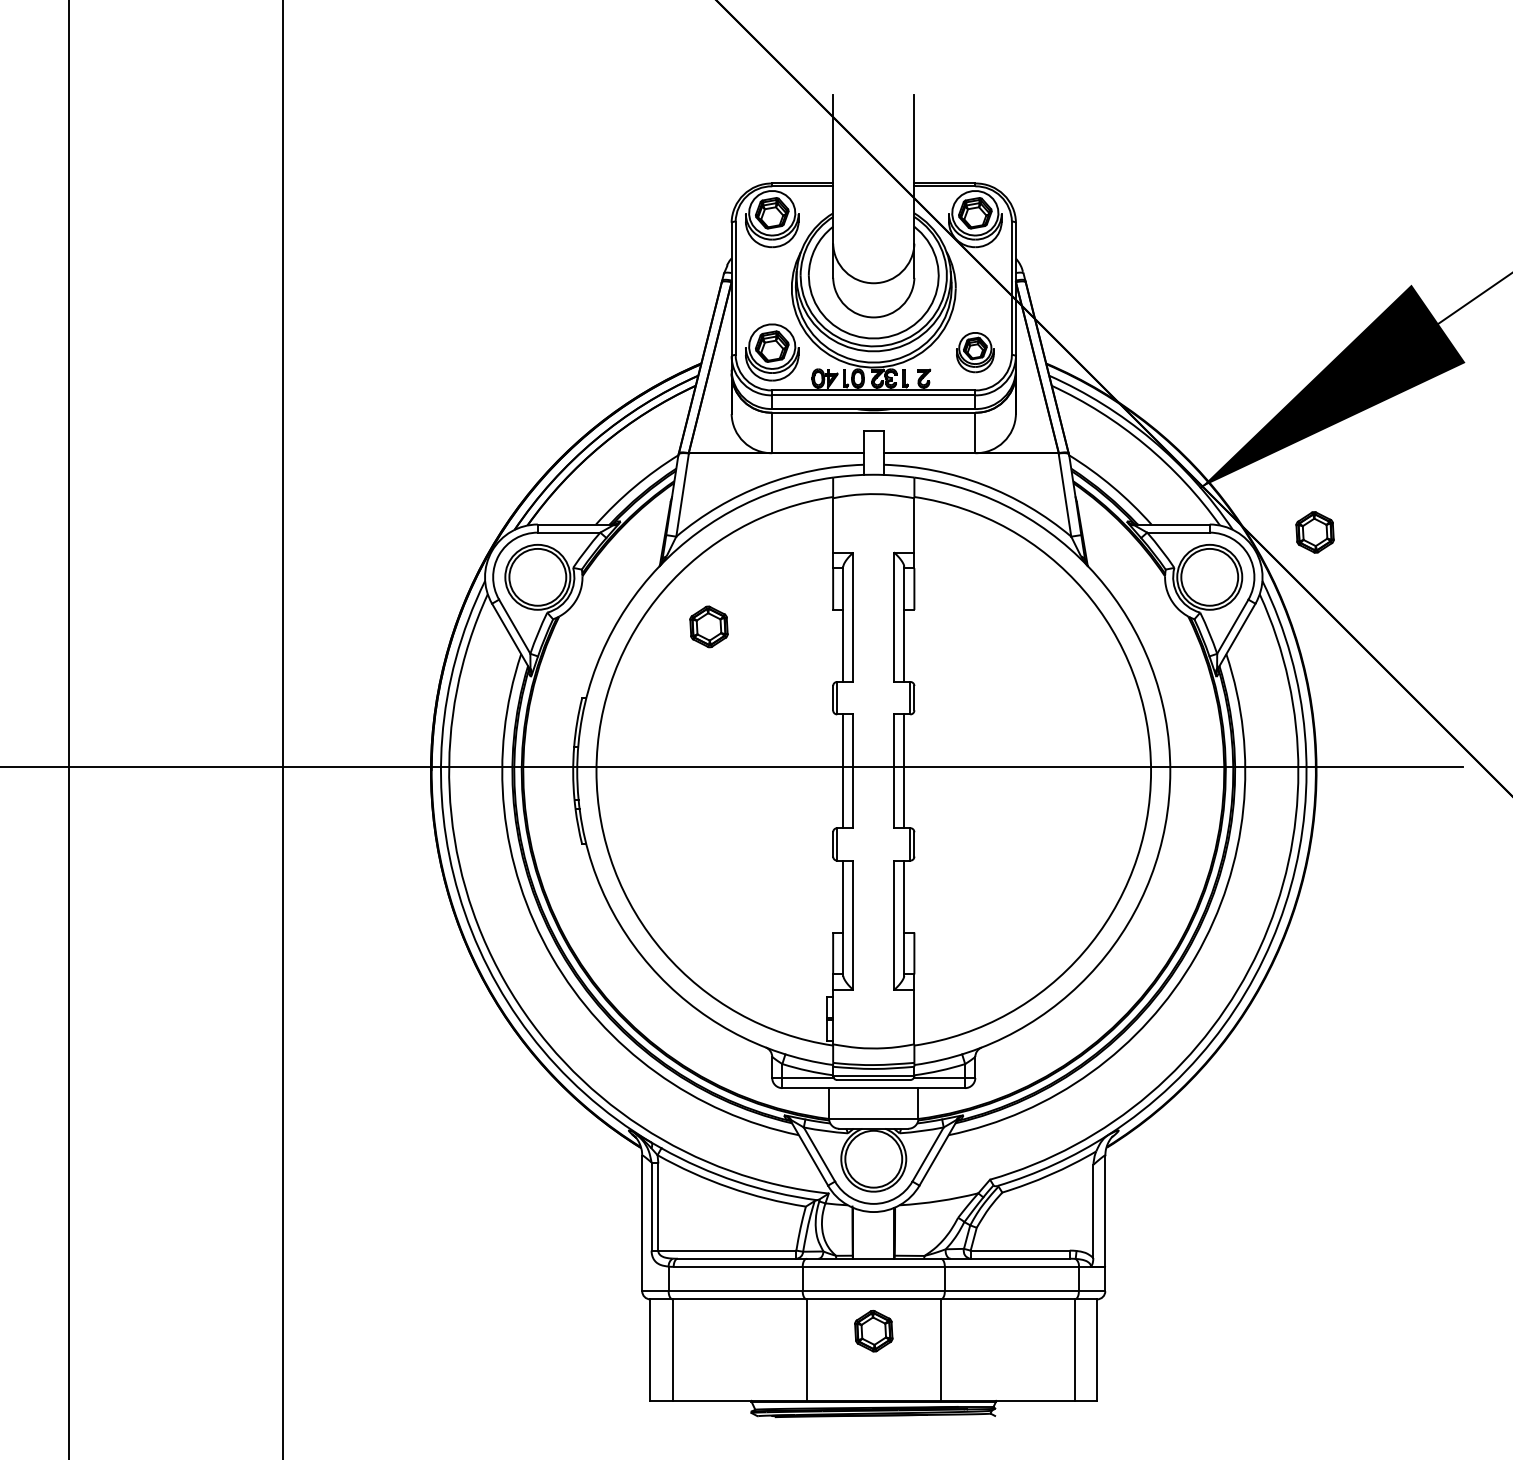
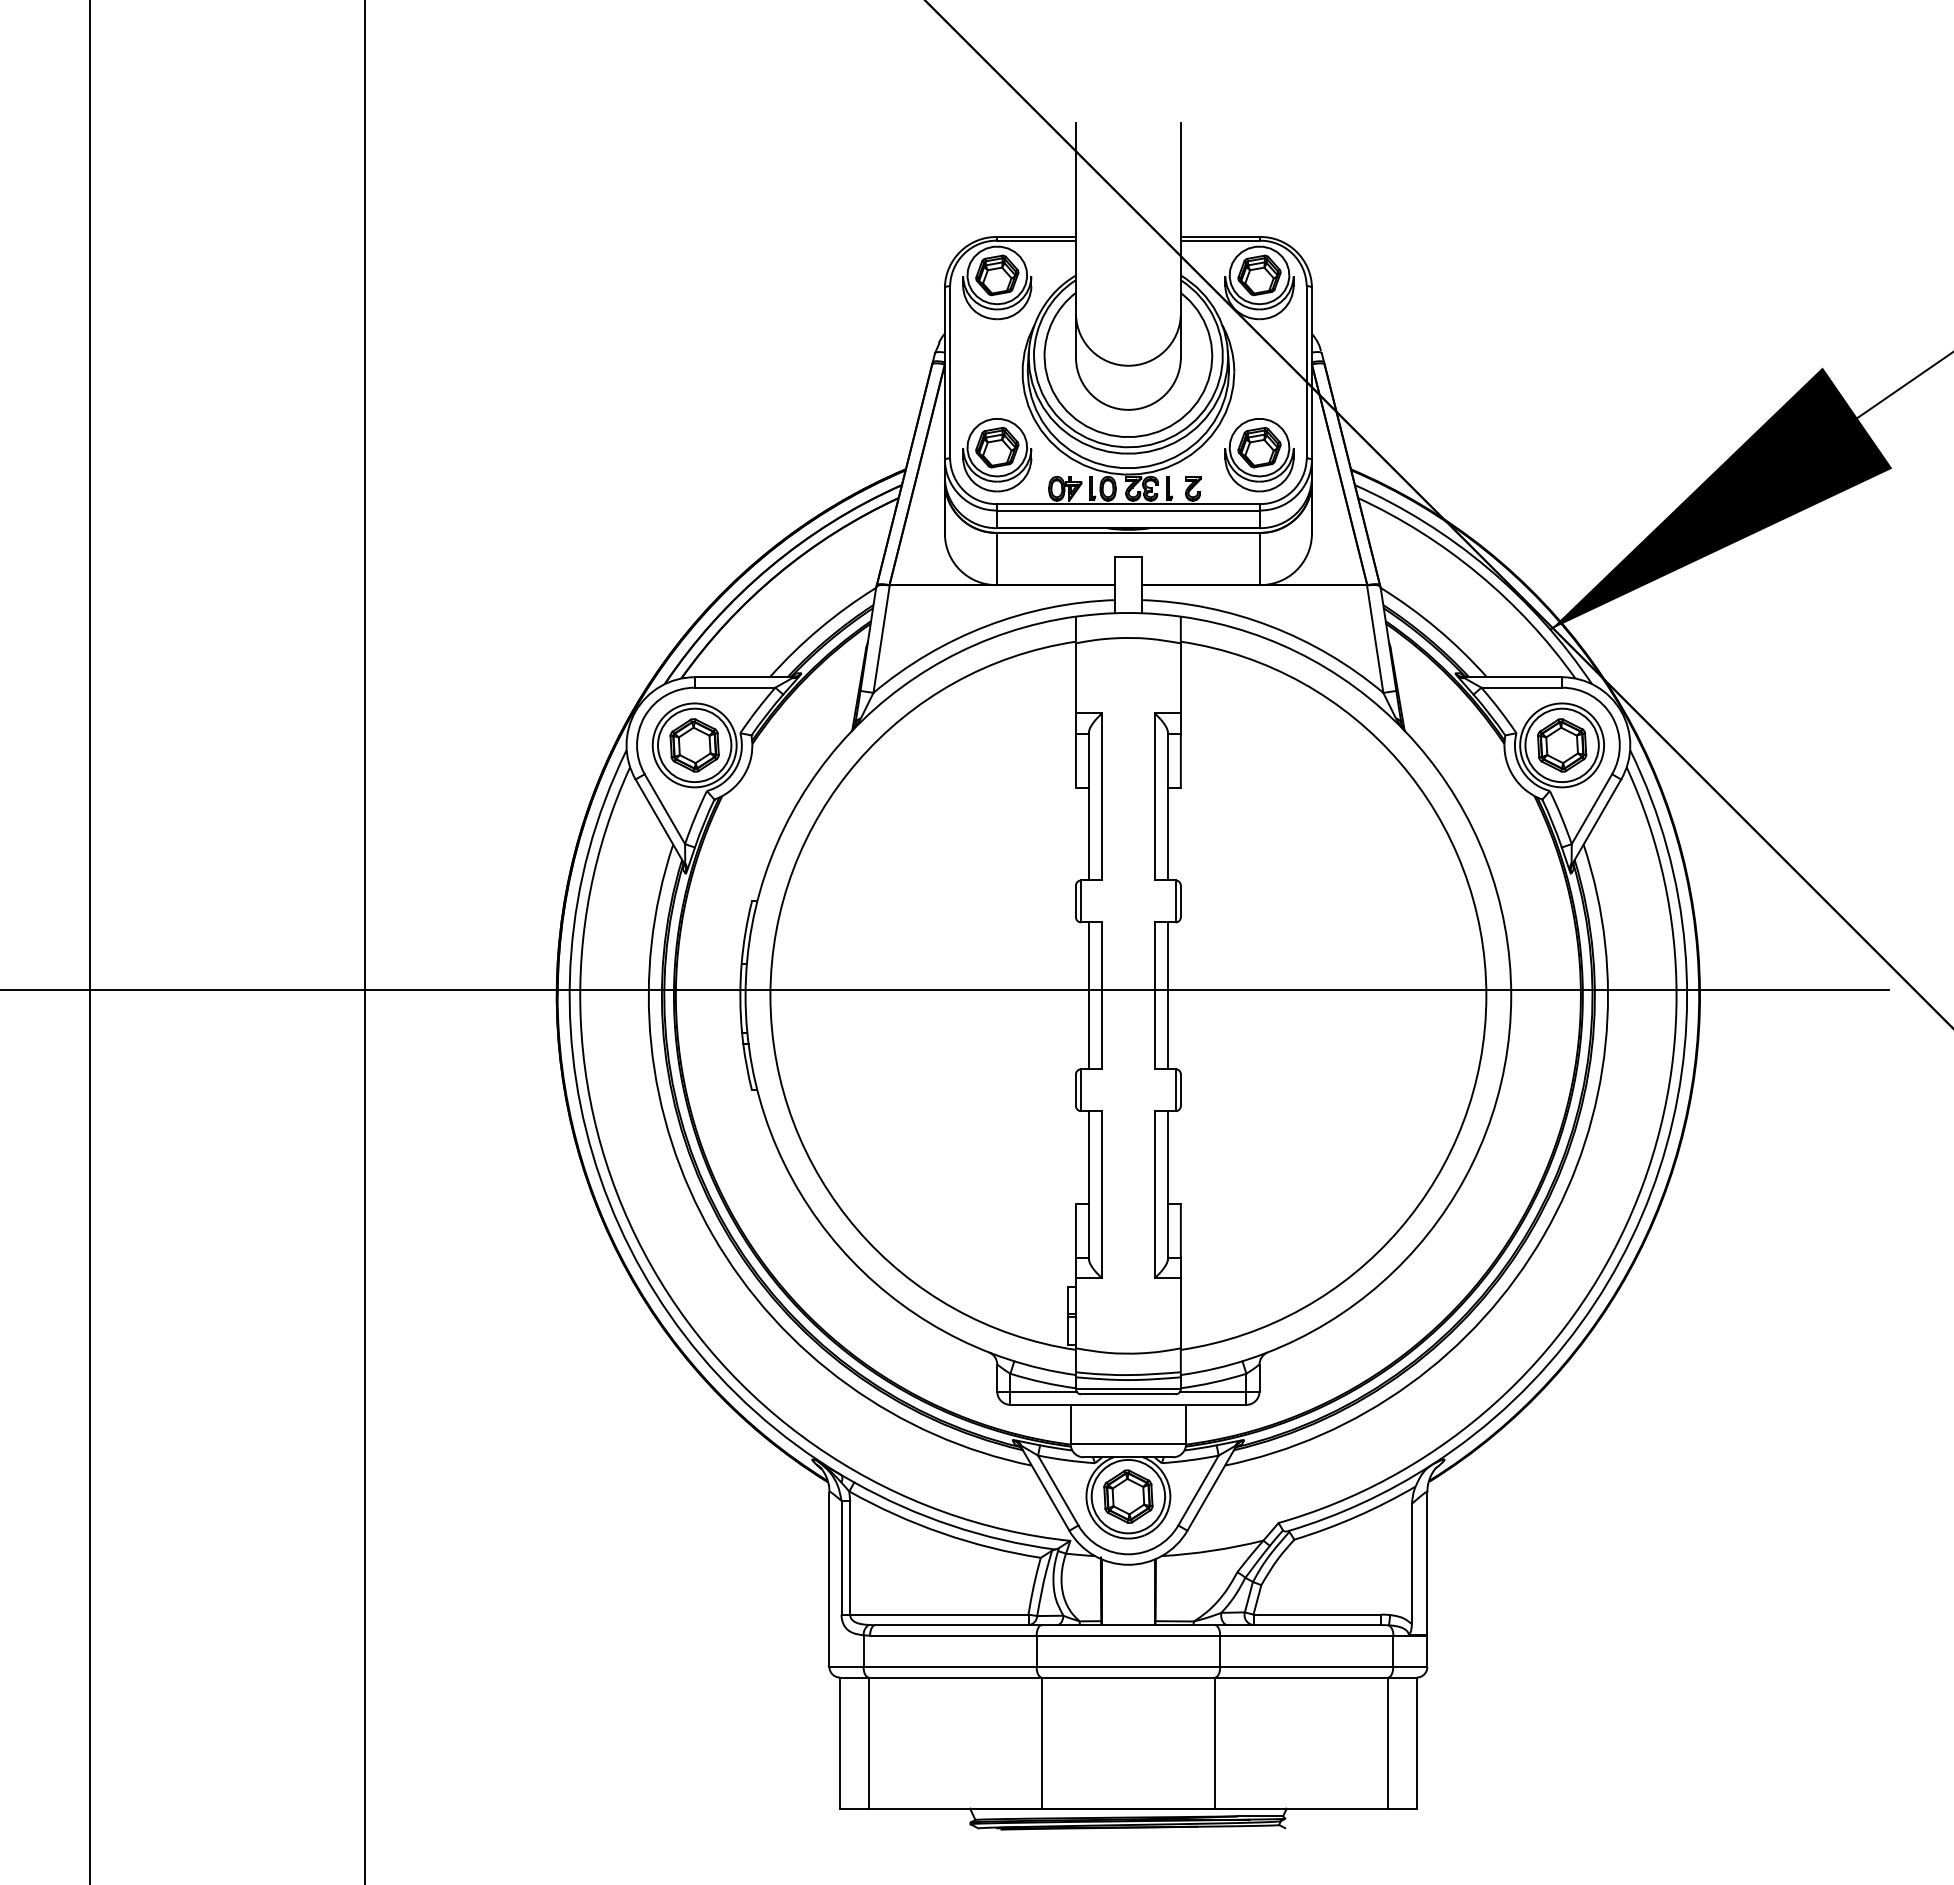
part: (975, 352) -> (1259, 455), size x1.43
part: (1315, 532) -> (1562, 745), moved
part: (708, 626) -> (694, 745), moved
part: (873, 1331) -> (1128, 1496), moved

